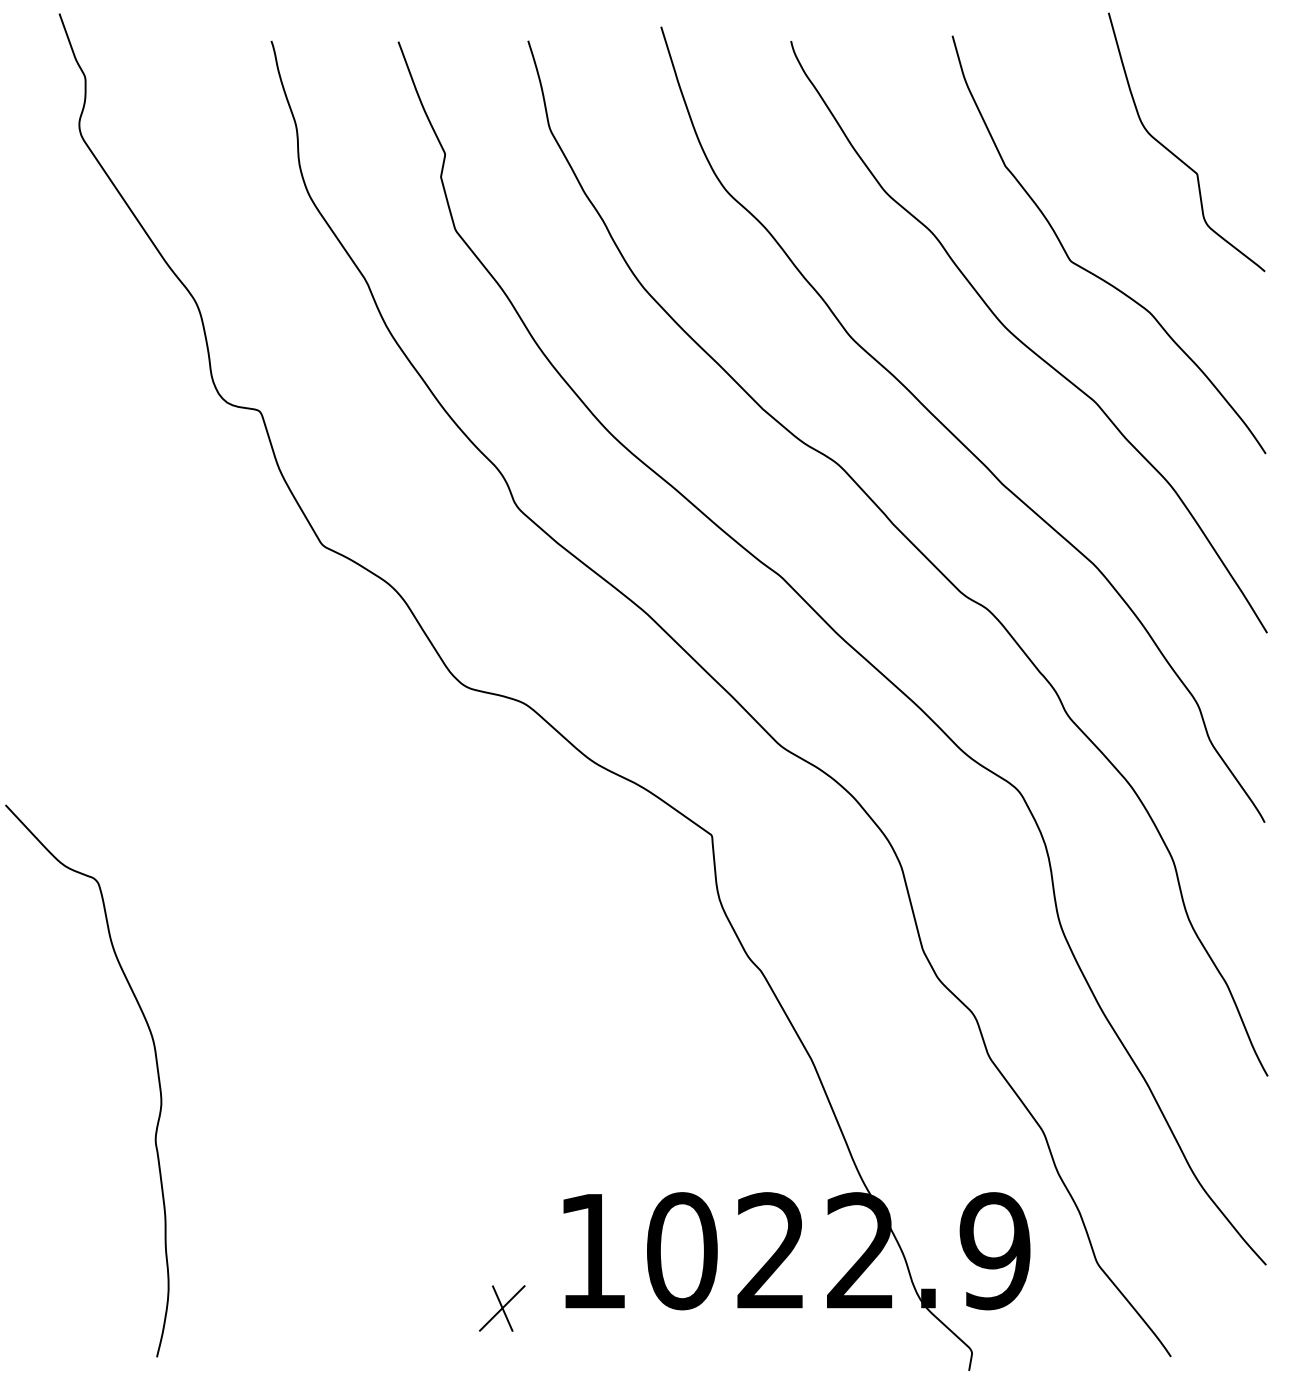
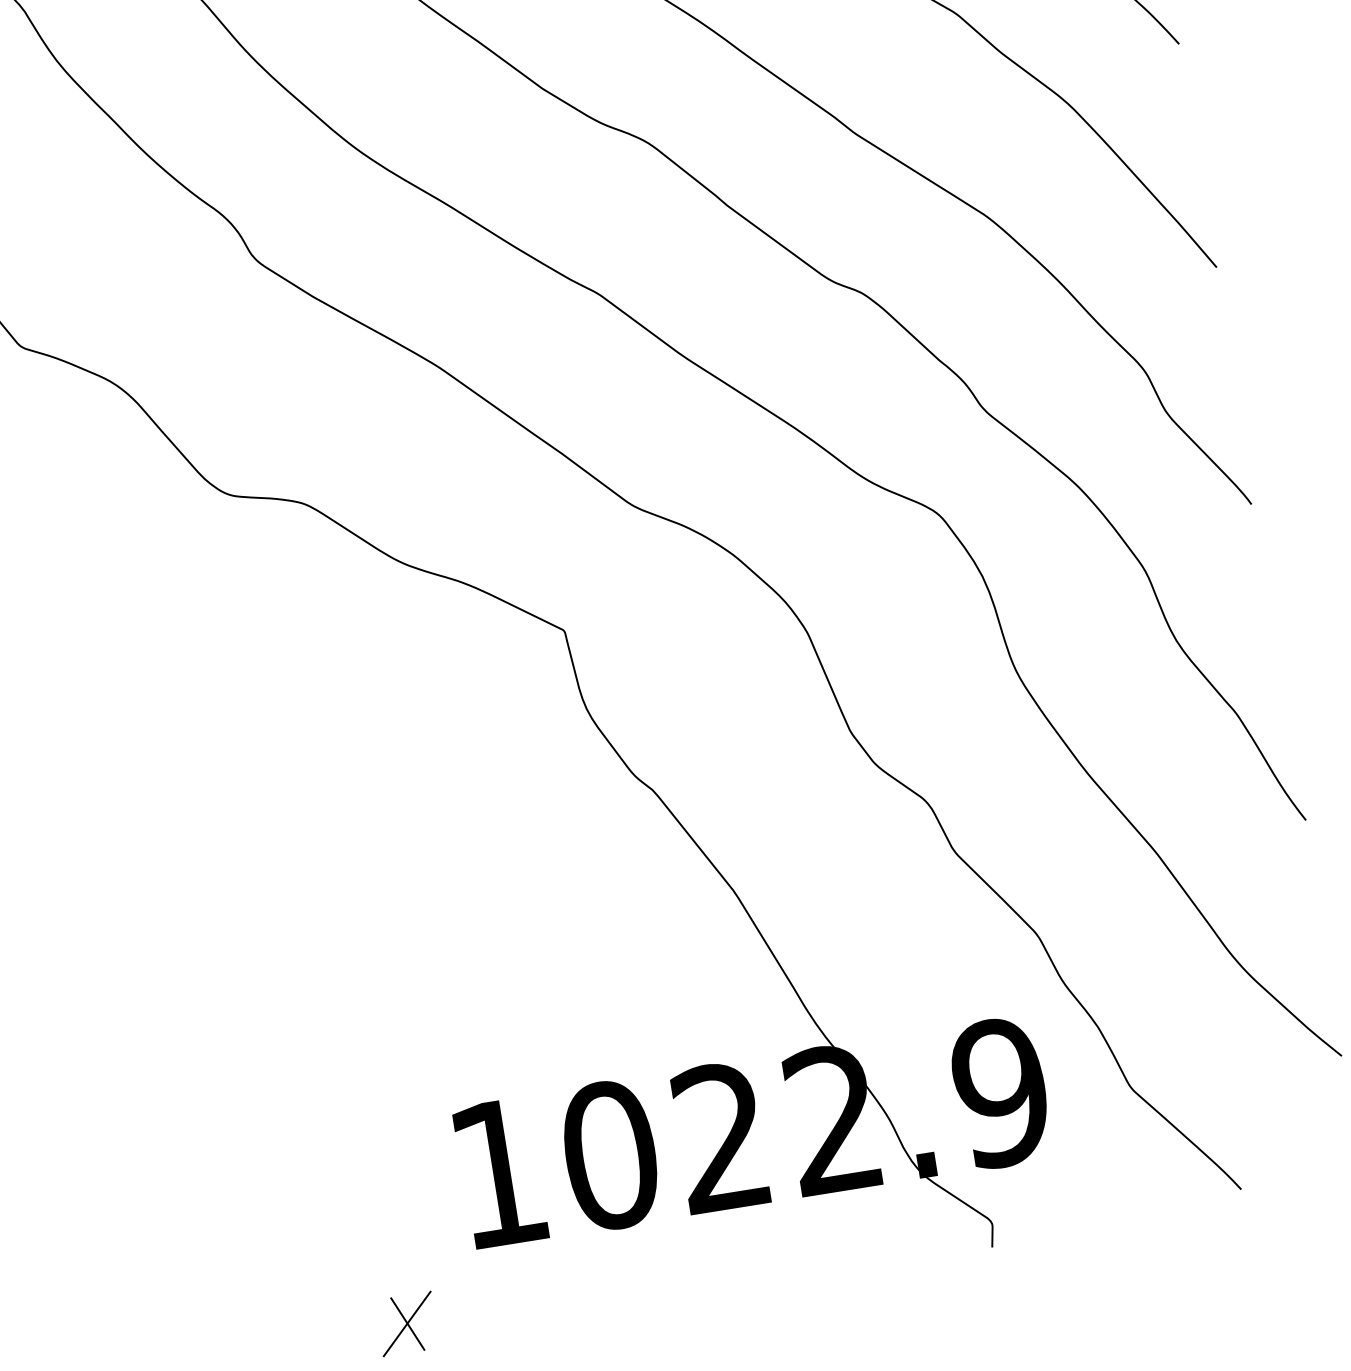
part: (502, 1308) -> (407, 1323), moved

